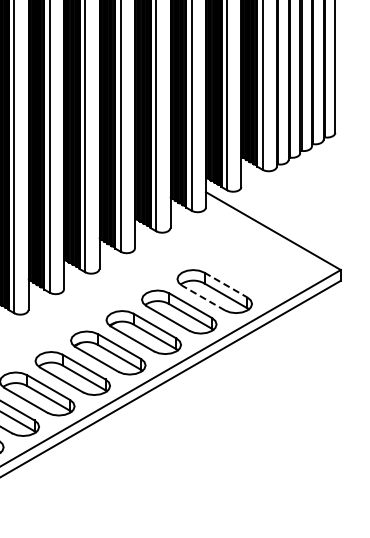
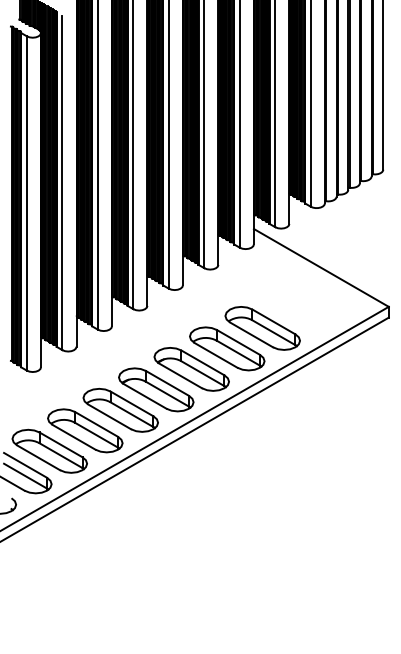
line: (225, 284) -> (273, 321), dashed -> solid
line: (203, 297) -> (251, 334), dashed -> solid

